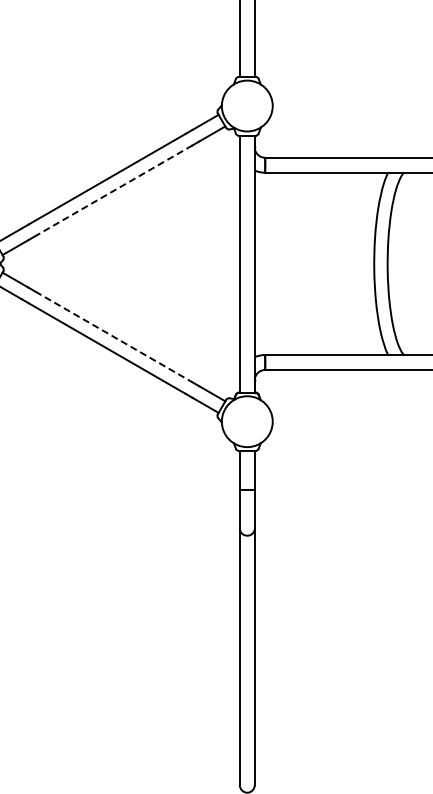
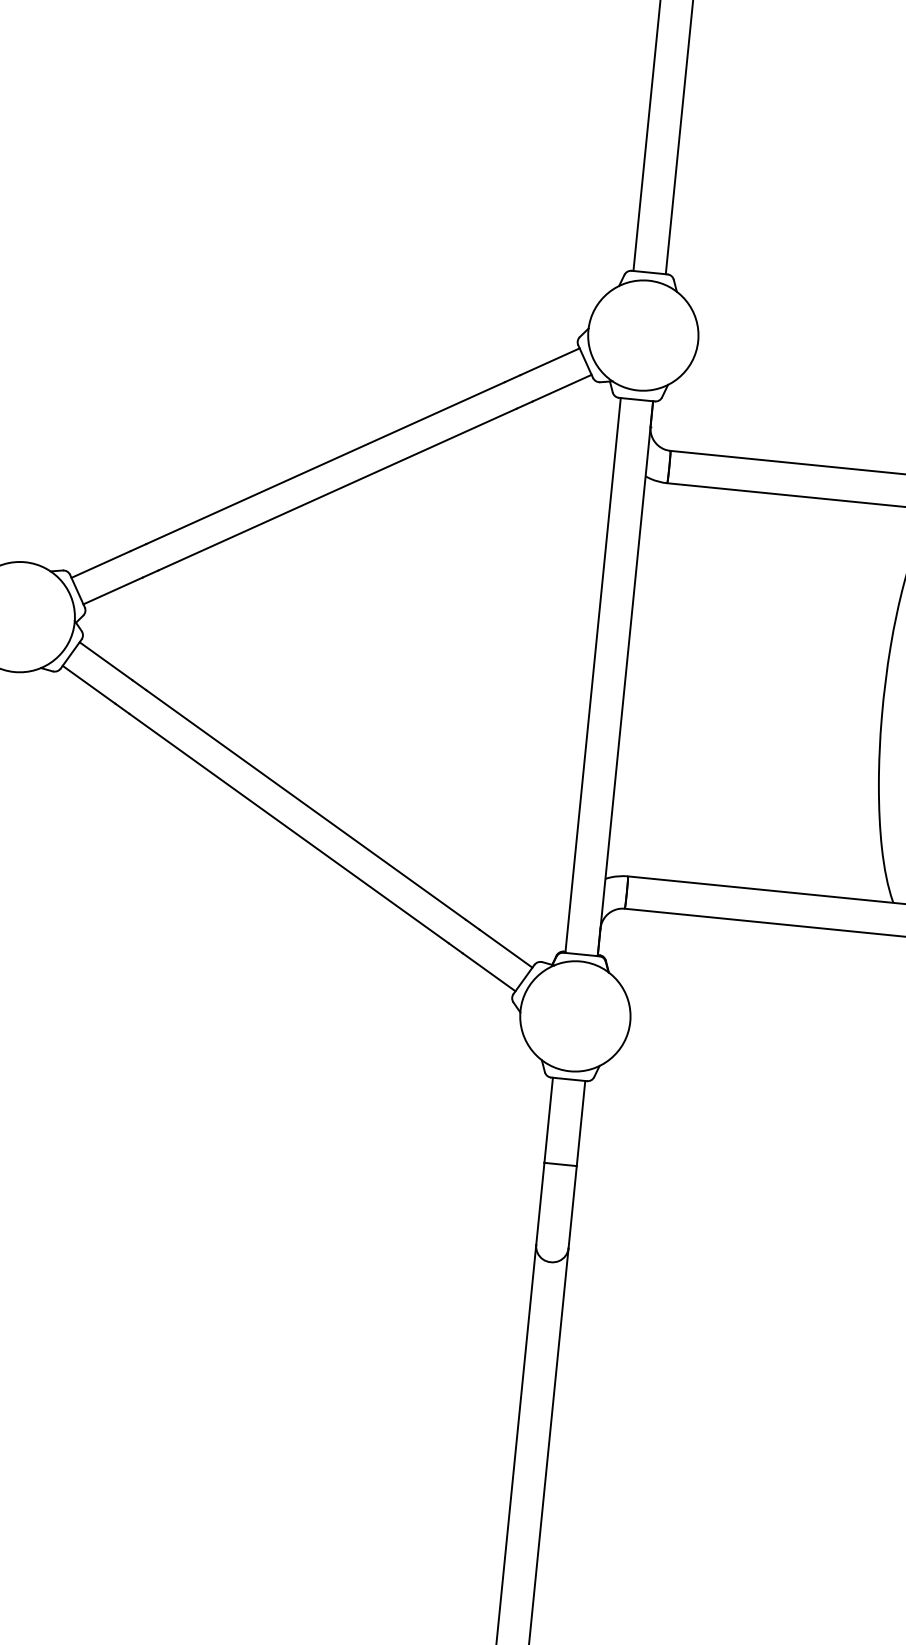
line: (113, 190) -> (336, 488), dashed -> solid
line: (113, 336) -> (305, 803), dashed -> solid

